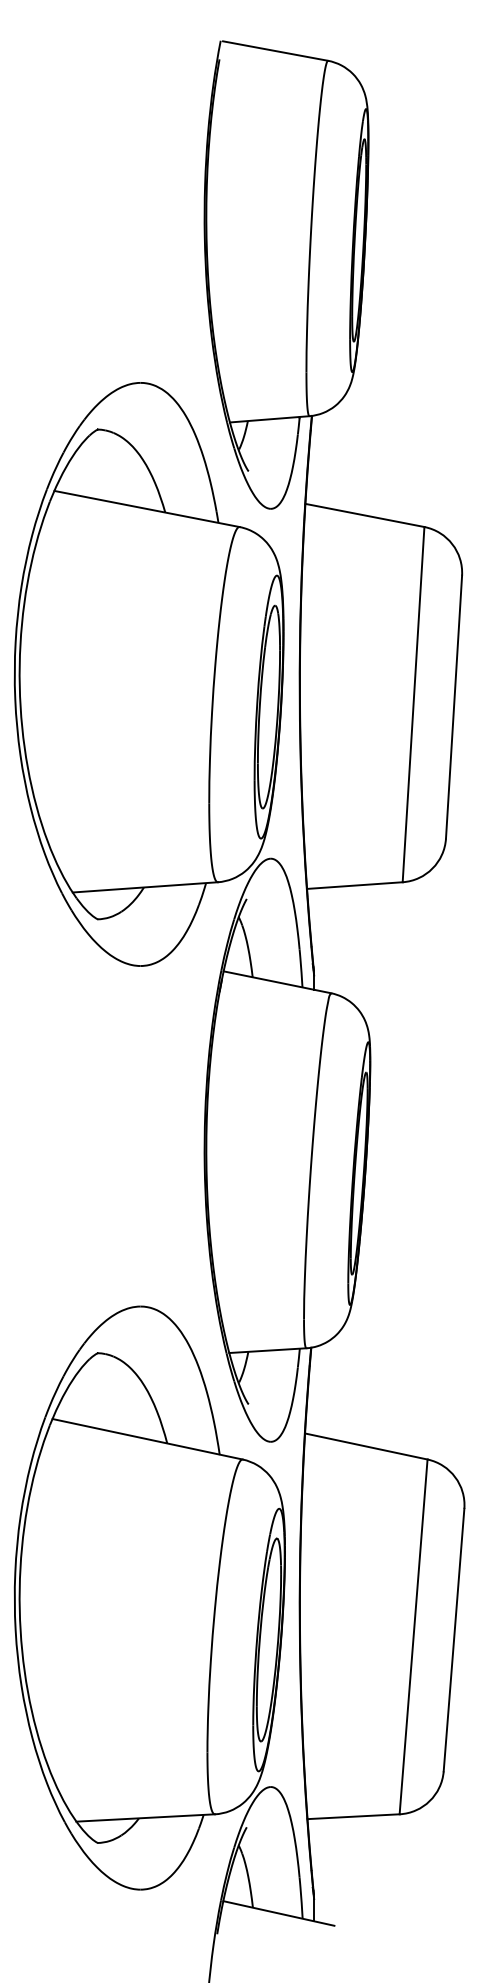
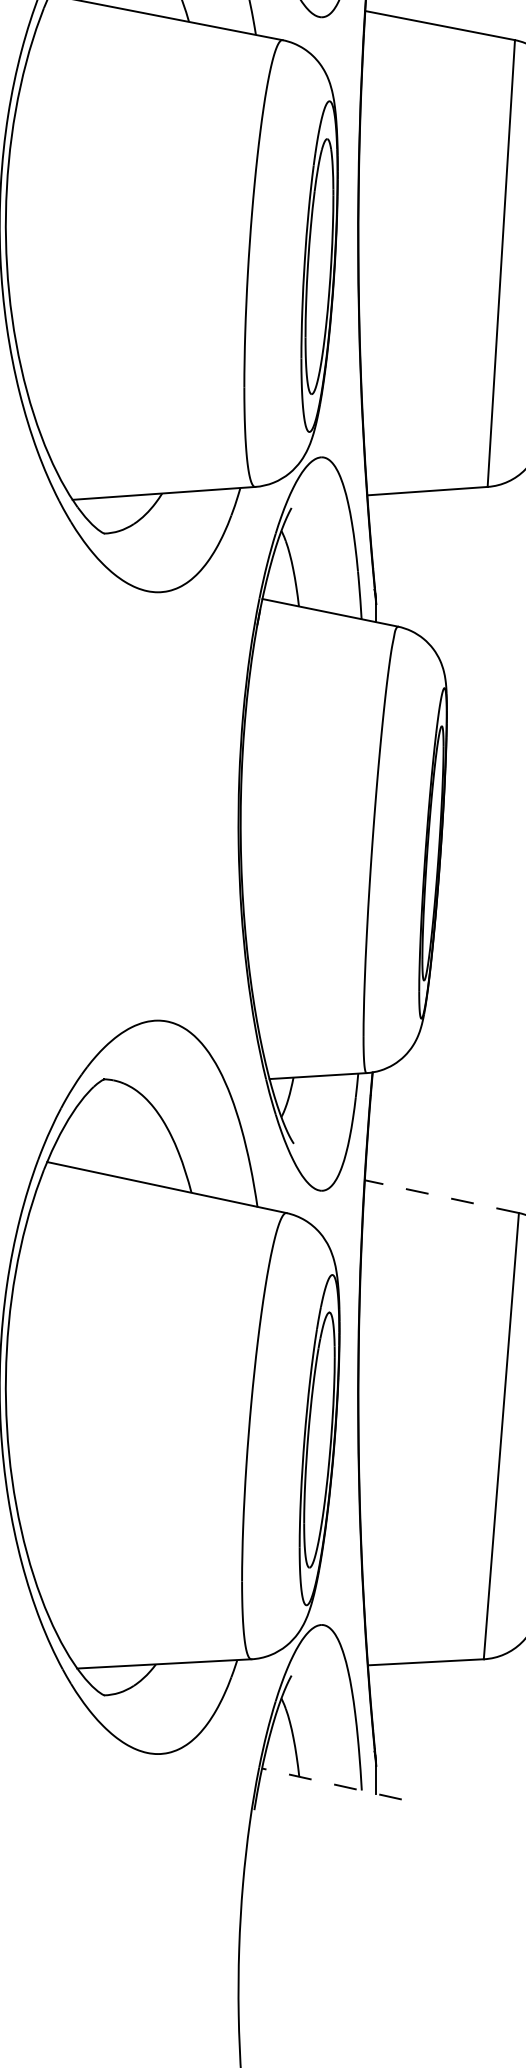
line: (366, 1446) -> (442, 1196), solid -> dashed
line: (278, 1913) -> (331, 1784), solid -> dashed

